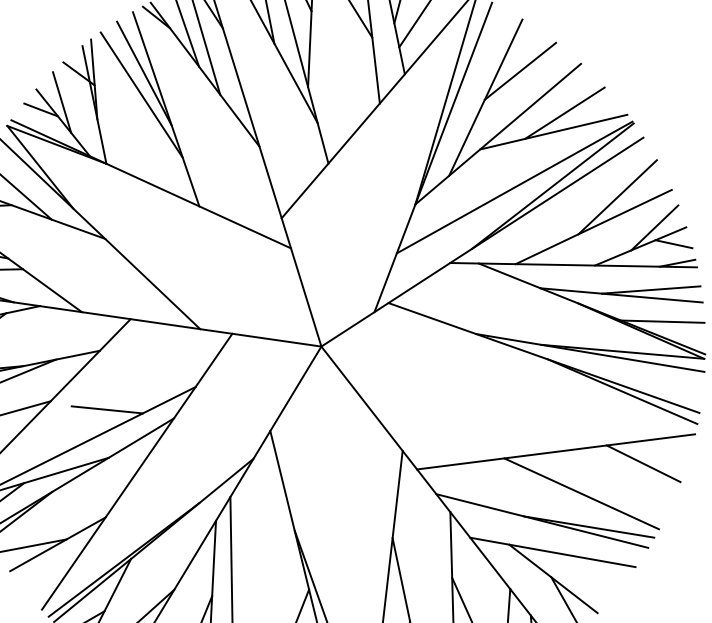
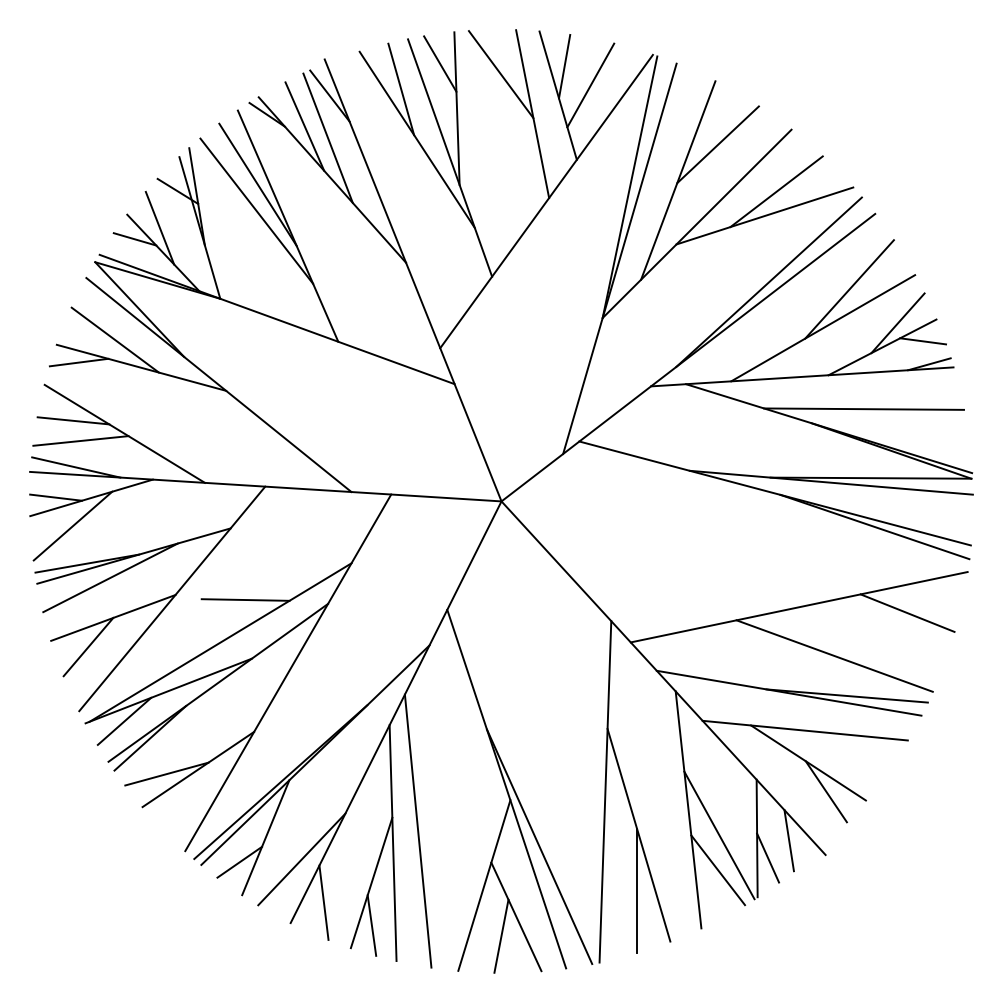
line: (514, 187) -> (722, 287), removed
line: (651, 289) -> (899, 399), removed
line: (662, 321) -> (916, 437), removed

